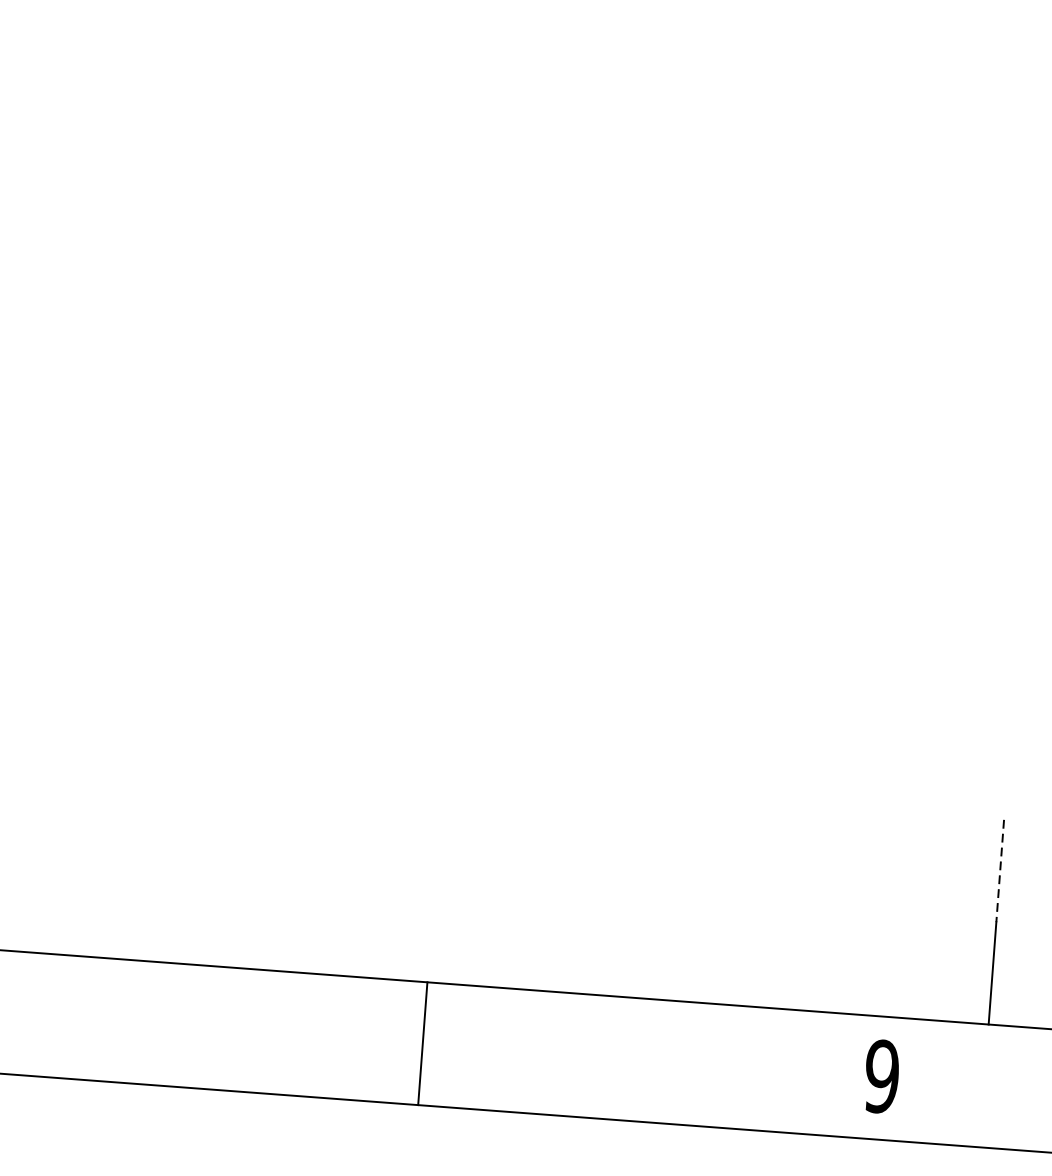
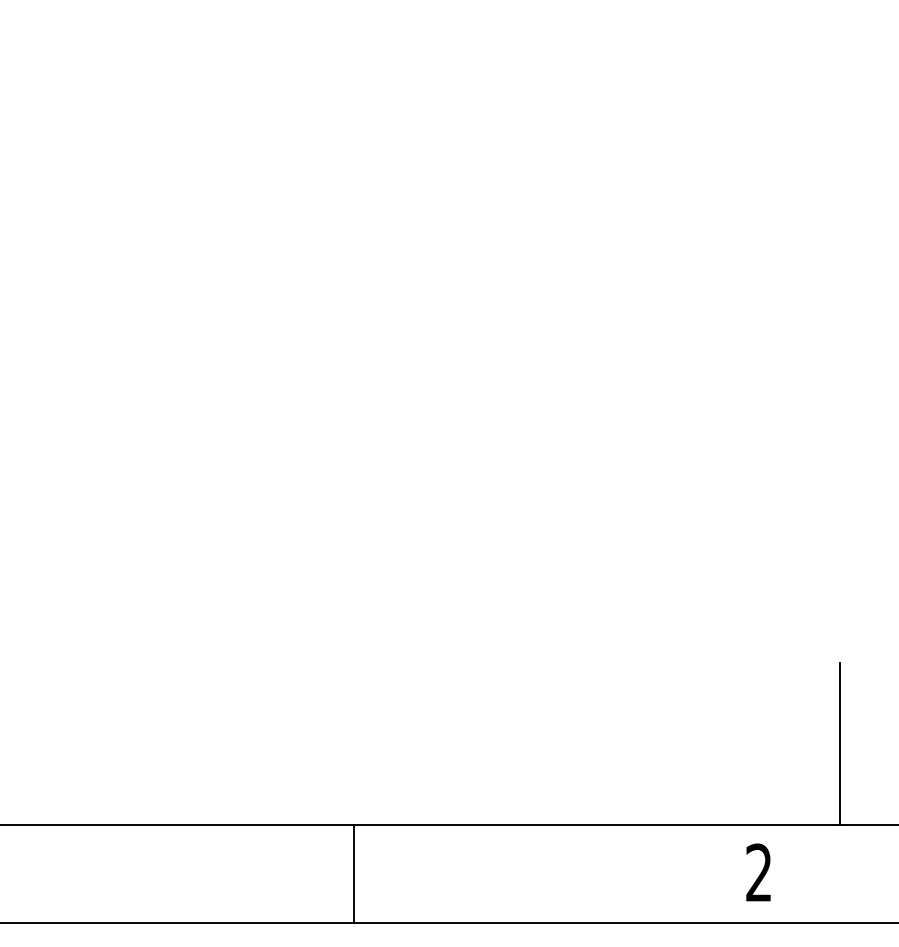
line: (1000, 870) -> (840, 703), dashed -> solid
line: (422, 1042) -> (353, 873), moved
text: (881, 1076) -> (758, 872), 9 -> 2

